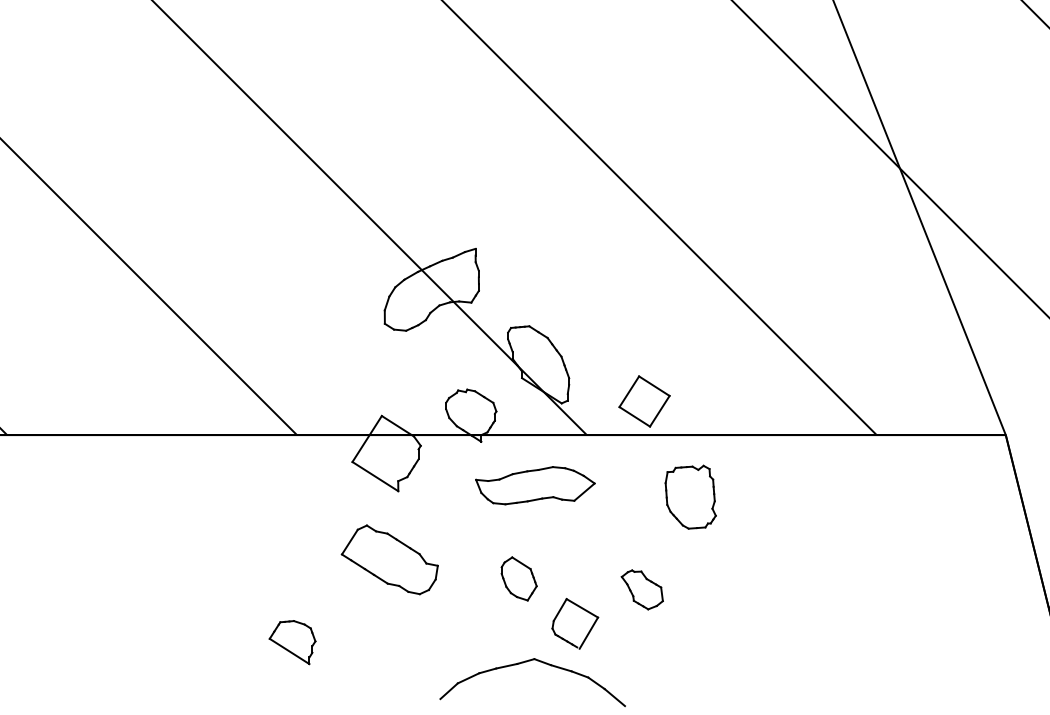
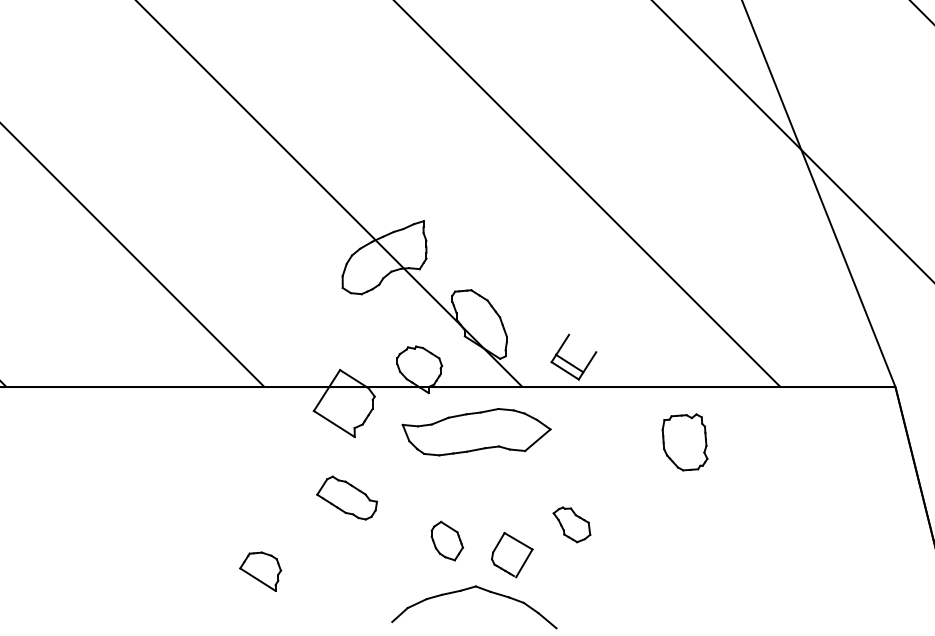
line: (654, 386) -> (569, 363), moved
part: (535, 485) -> (476, 431), size x1.4
part: (690, 497) -> (684, 442), moved
part: (389, 559) -> (346, 497), size x0.7
part: (518, 578) -> (446, 540), moved

